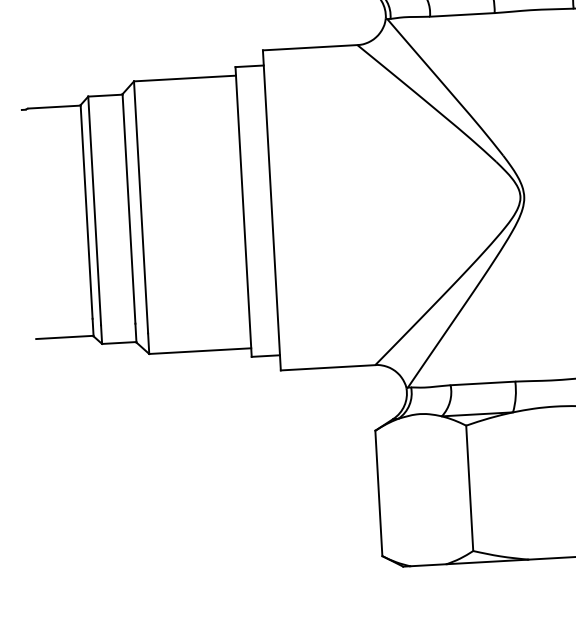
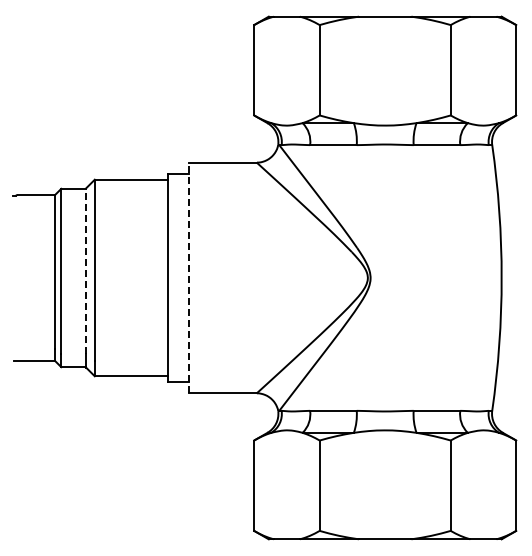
line: (129, 209) -> (86, 271), solid -> dashed
line: (271, 209) -> (188, 277), solid -> dashed

